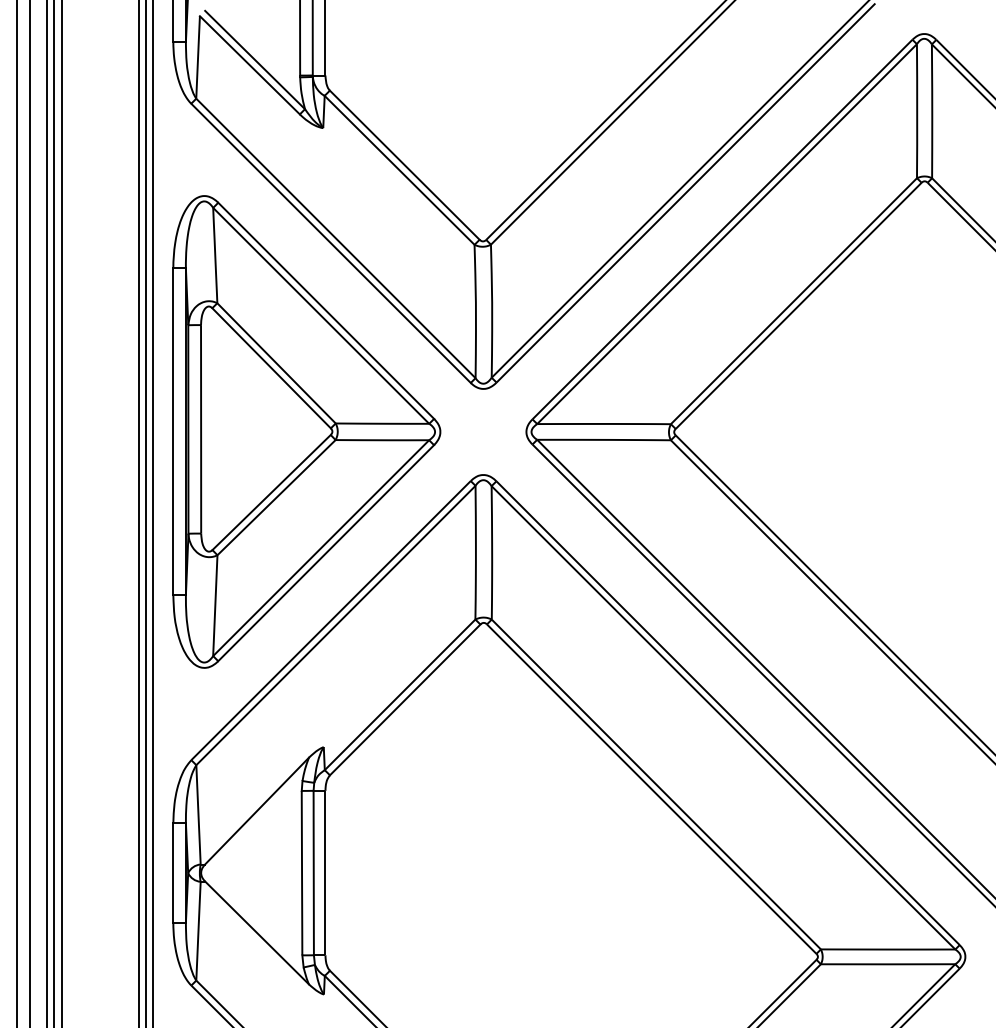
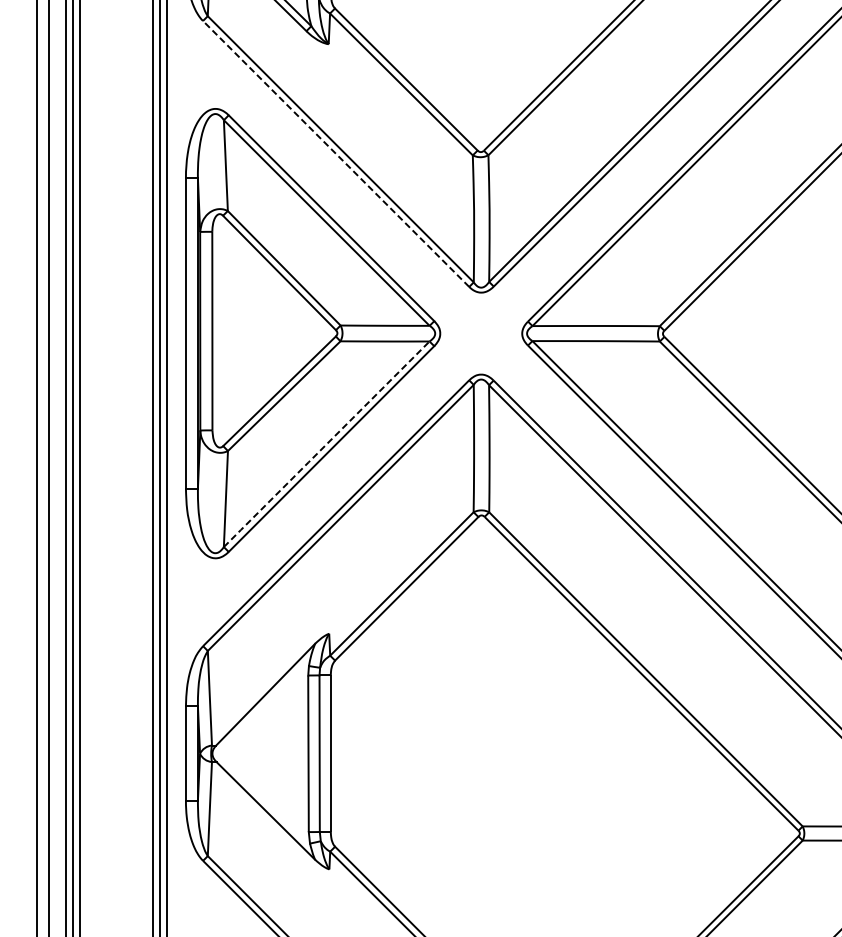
line: (331, 243) -> (336, 154), solid -> dashed
line: (320, 548) -> (326, 444), solid -> dashed

